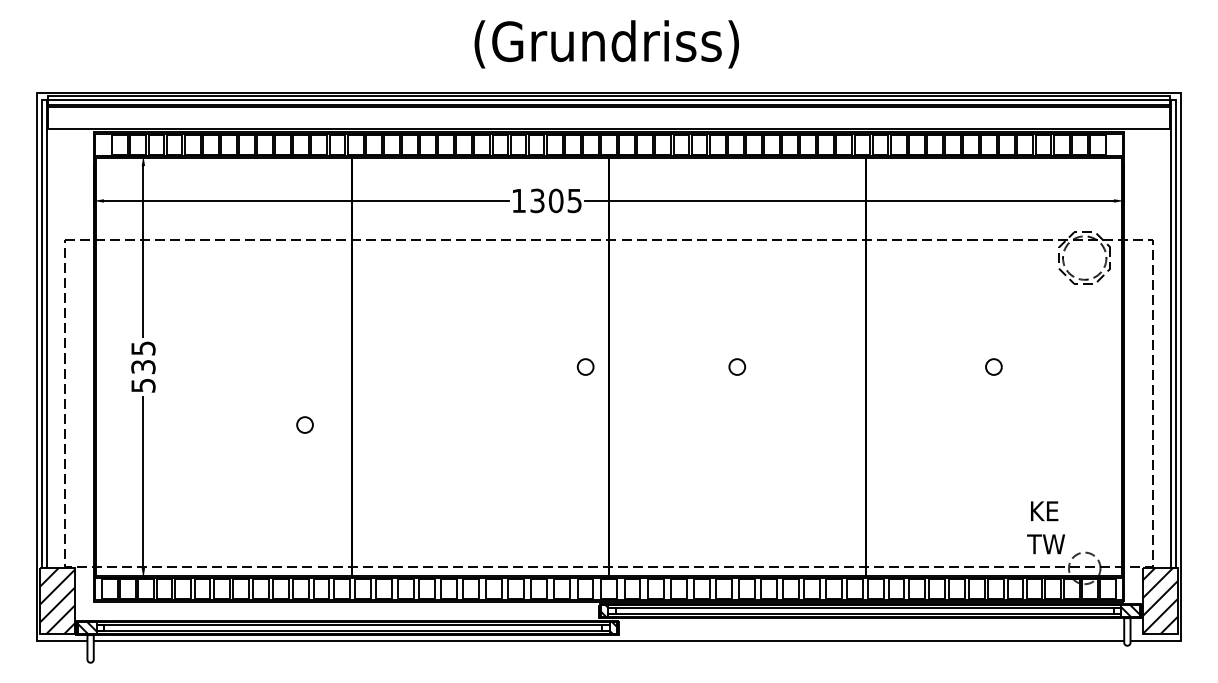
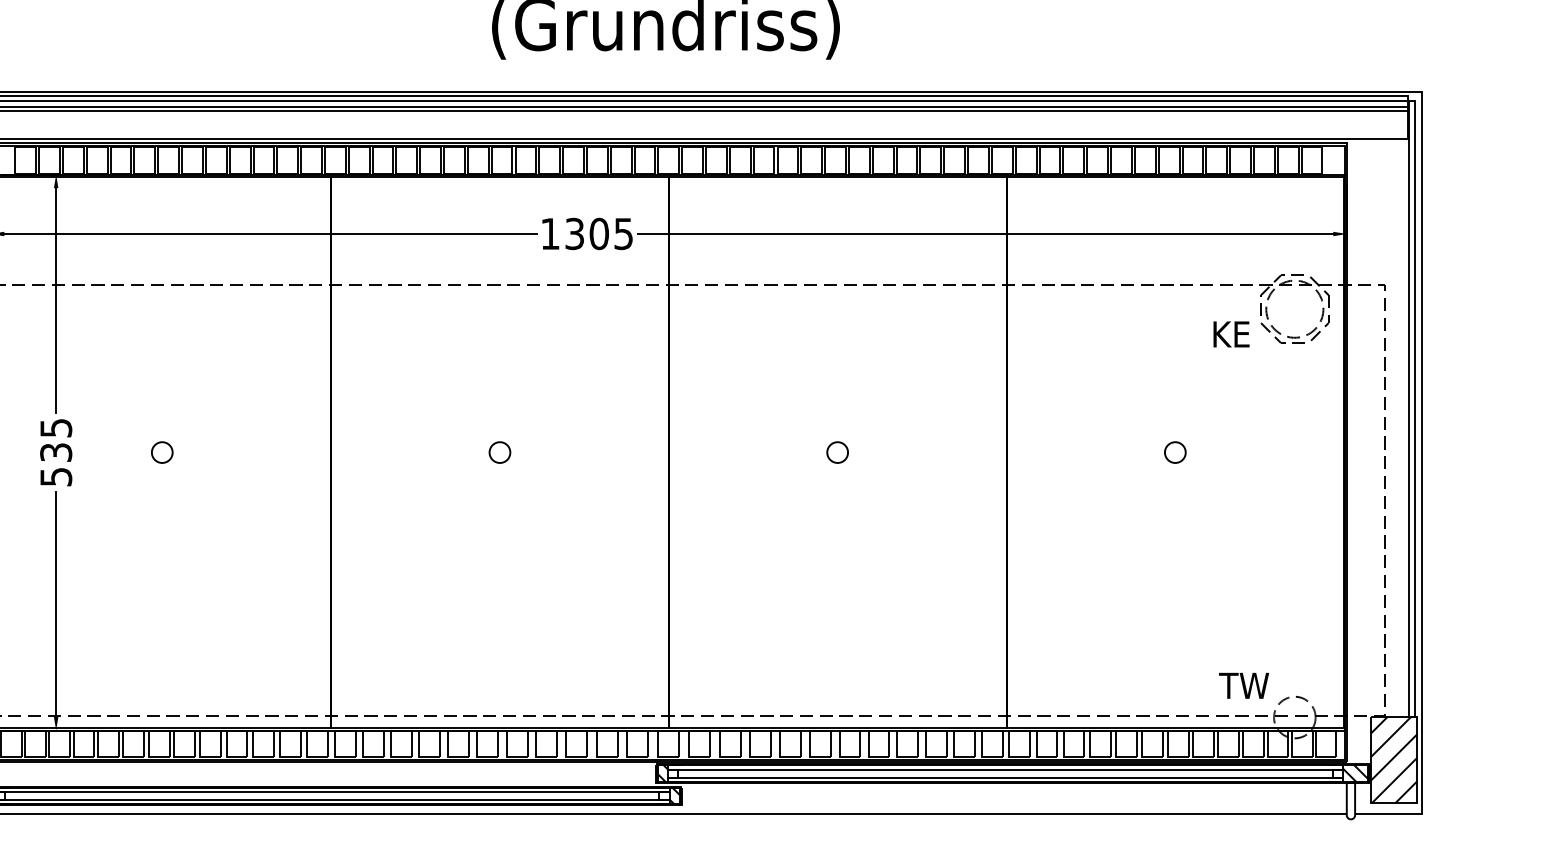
circle: (585, 366) -> (499, 451), moved
circle: (304, 424) -> (161, 451), moved
text: (1044, 511) -> (1231, 334), moved

